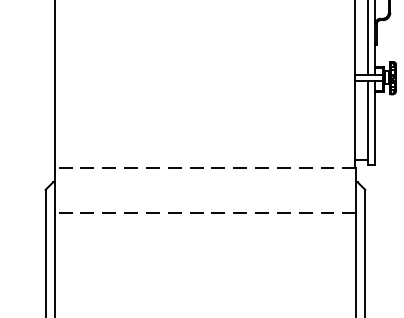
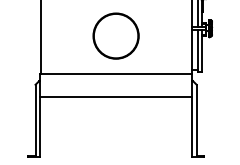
circle: (204, 92) -> (115, 35), added
line: (204, 167) -> (115, 73), dashed -> solid
line: (204, 213) -> (115, 96), dashed -> solid

